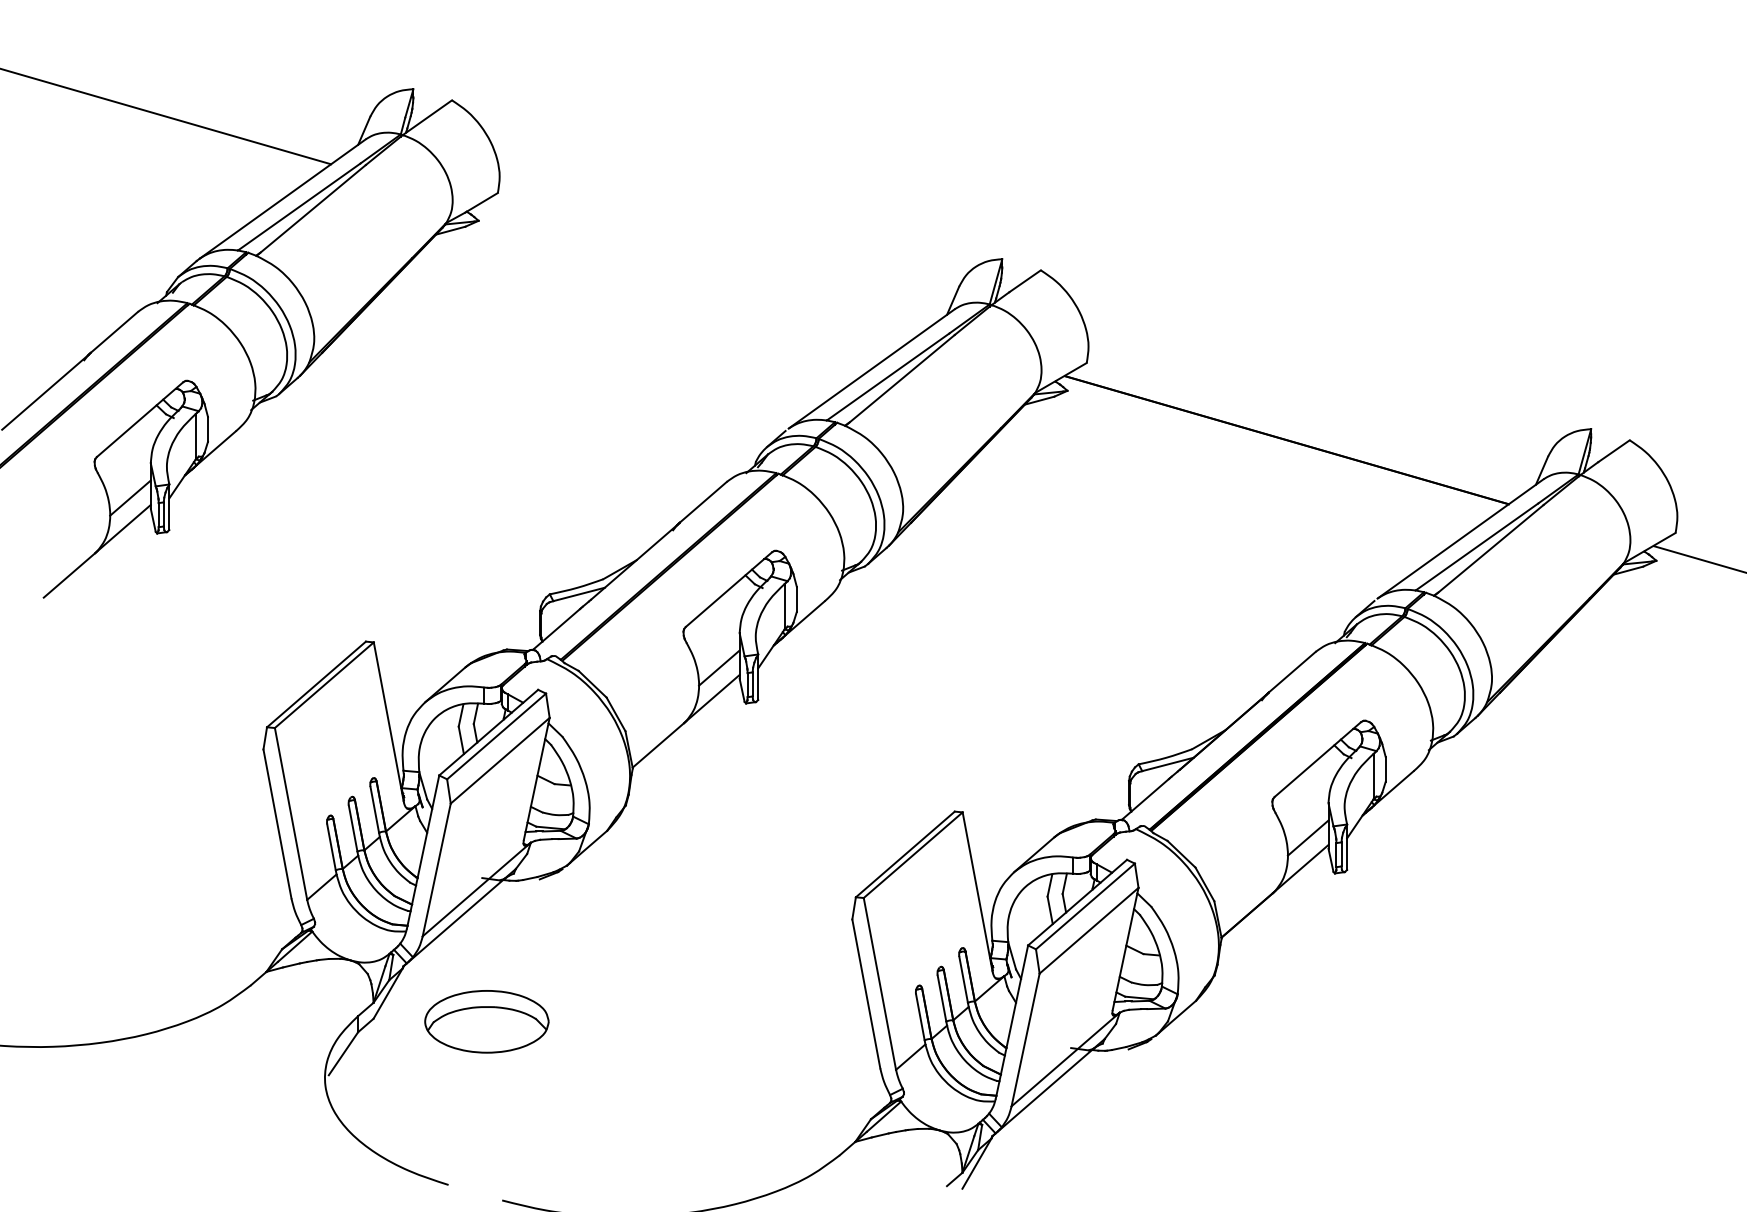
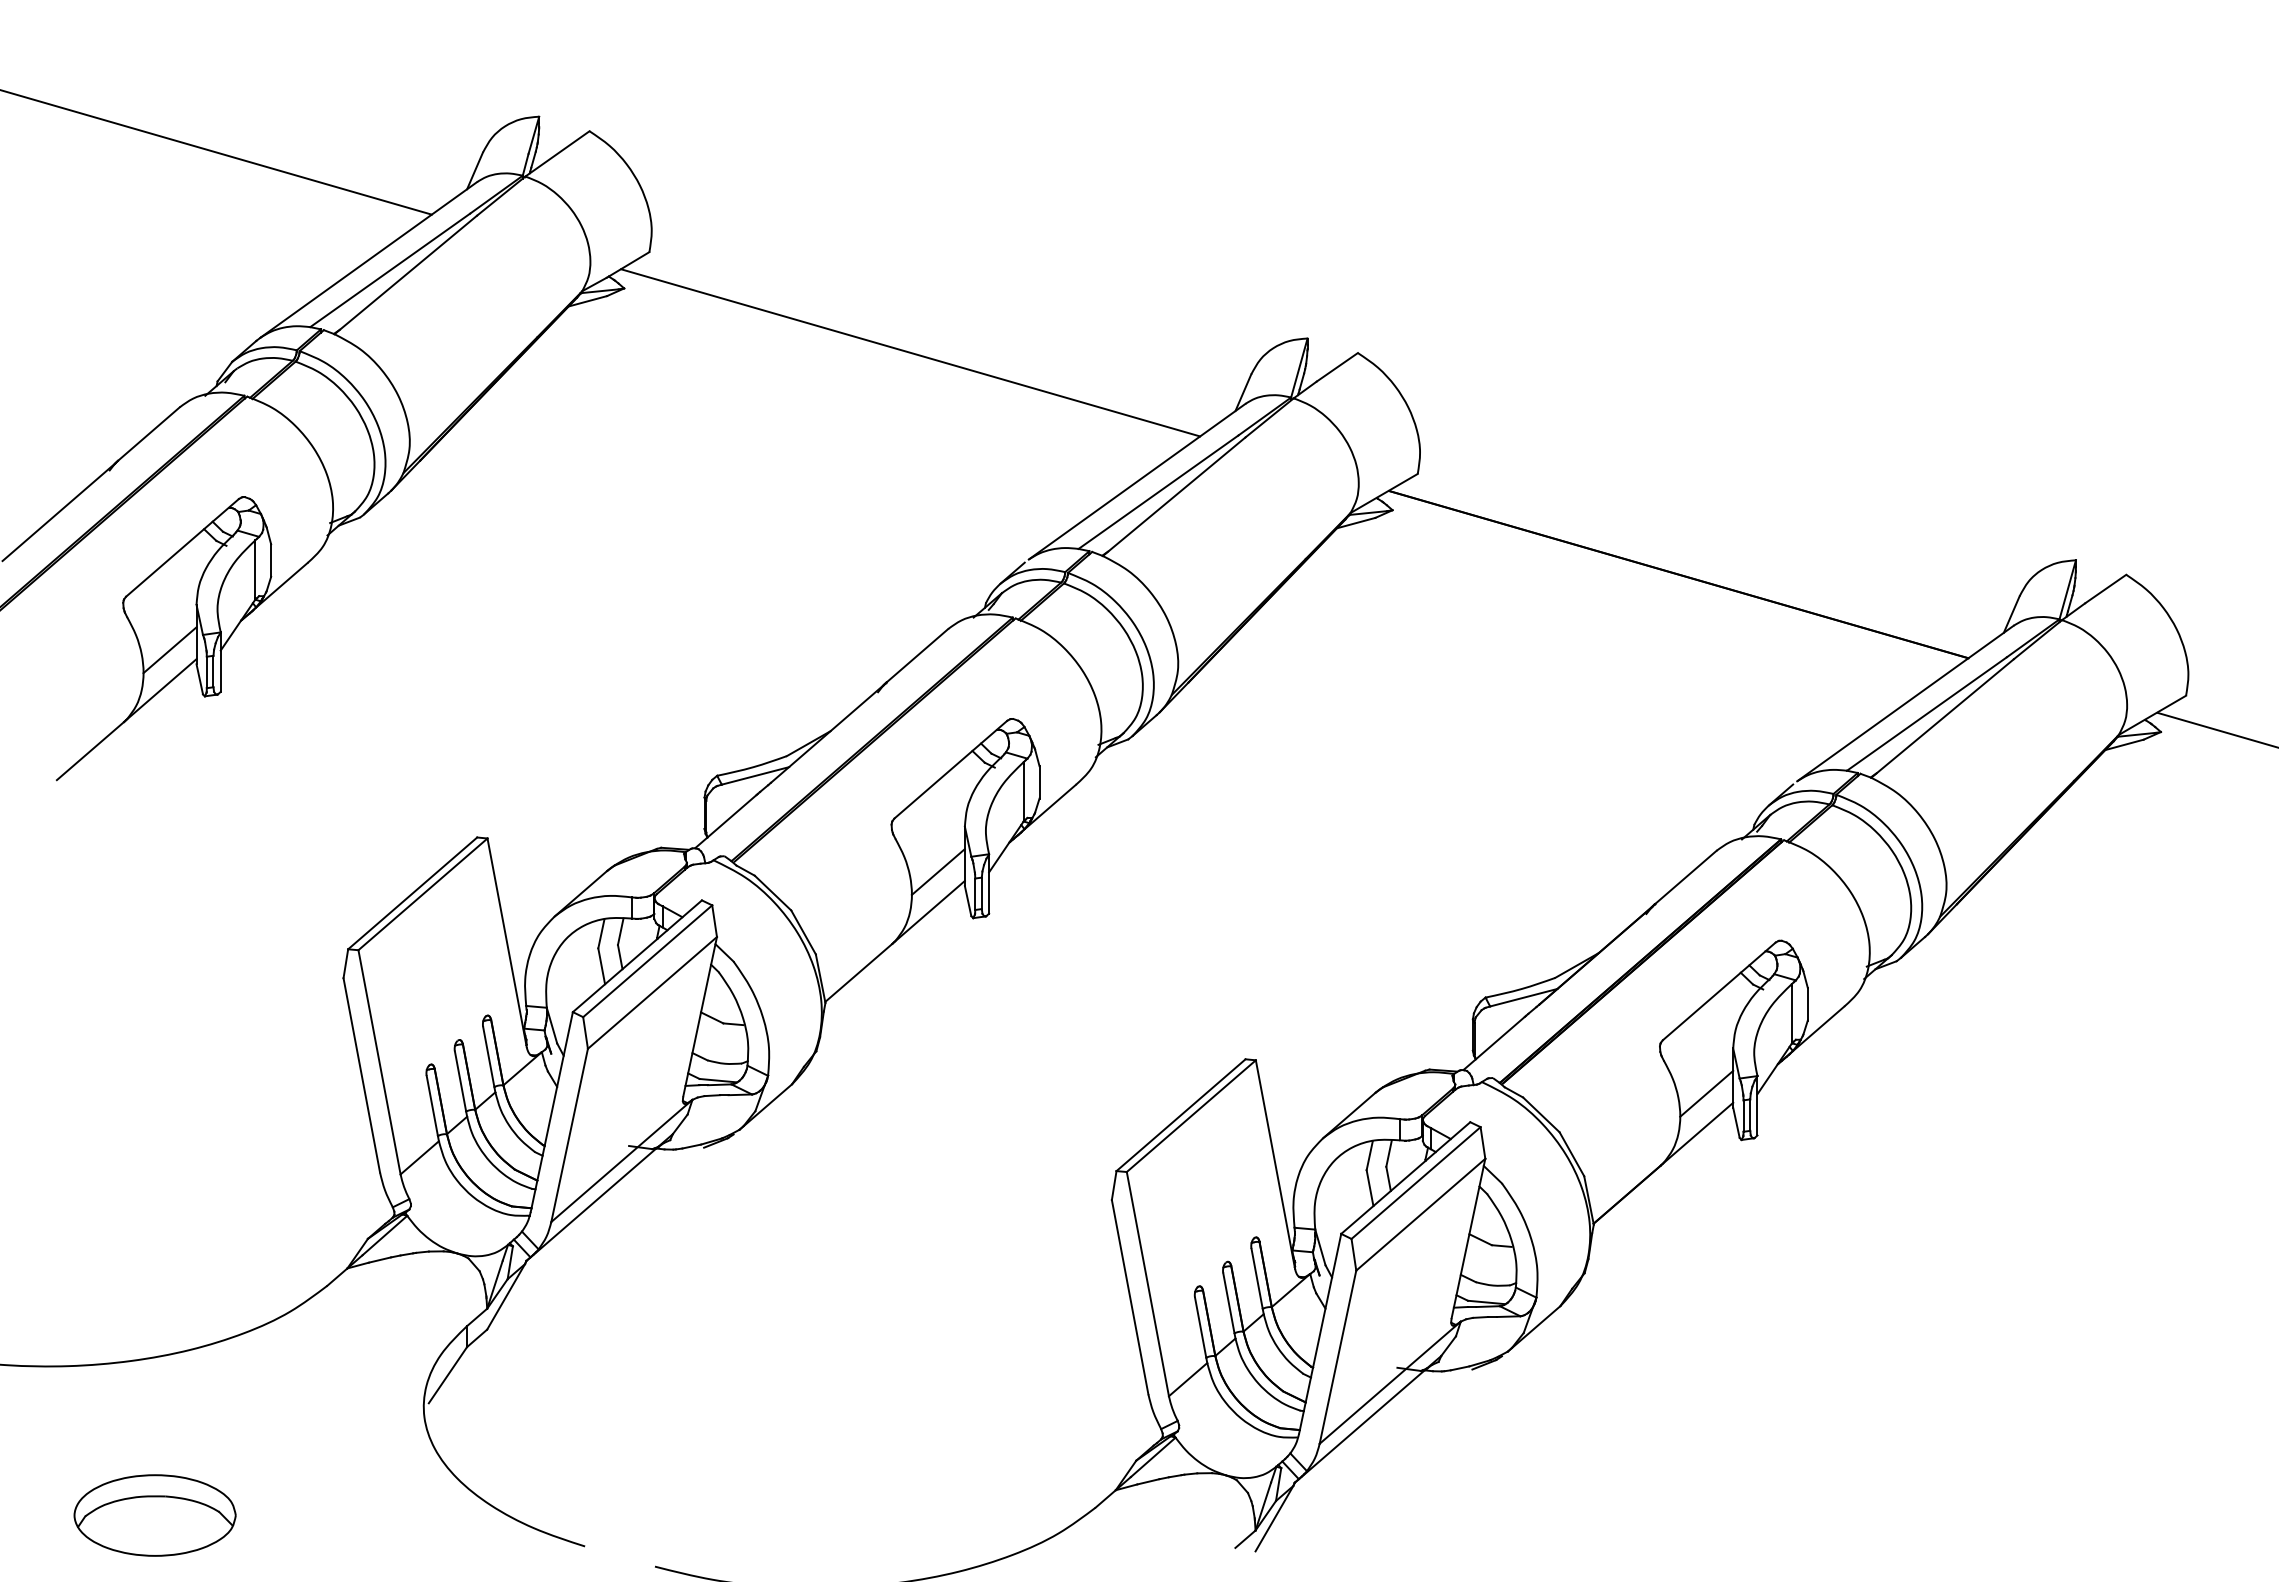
line: (697, 269) -> (910, 352), added
part: (486, 1021) -> (154, 1515), moved

